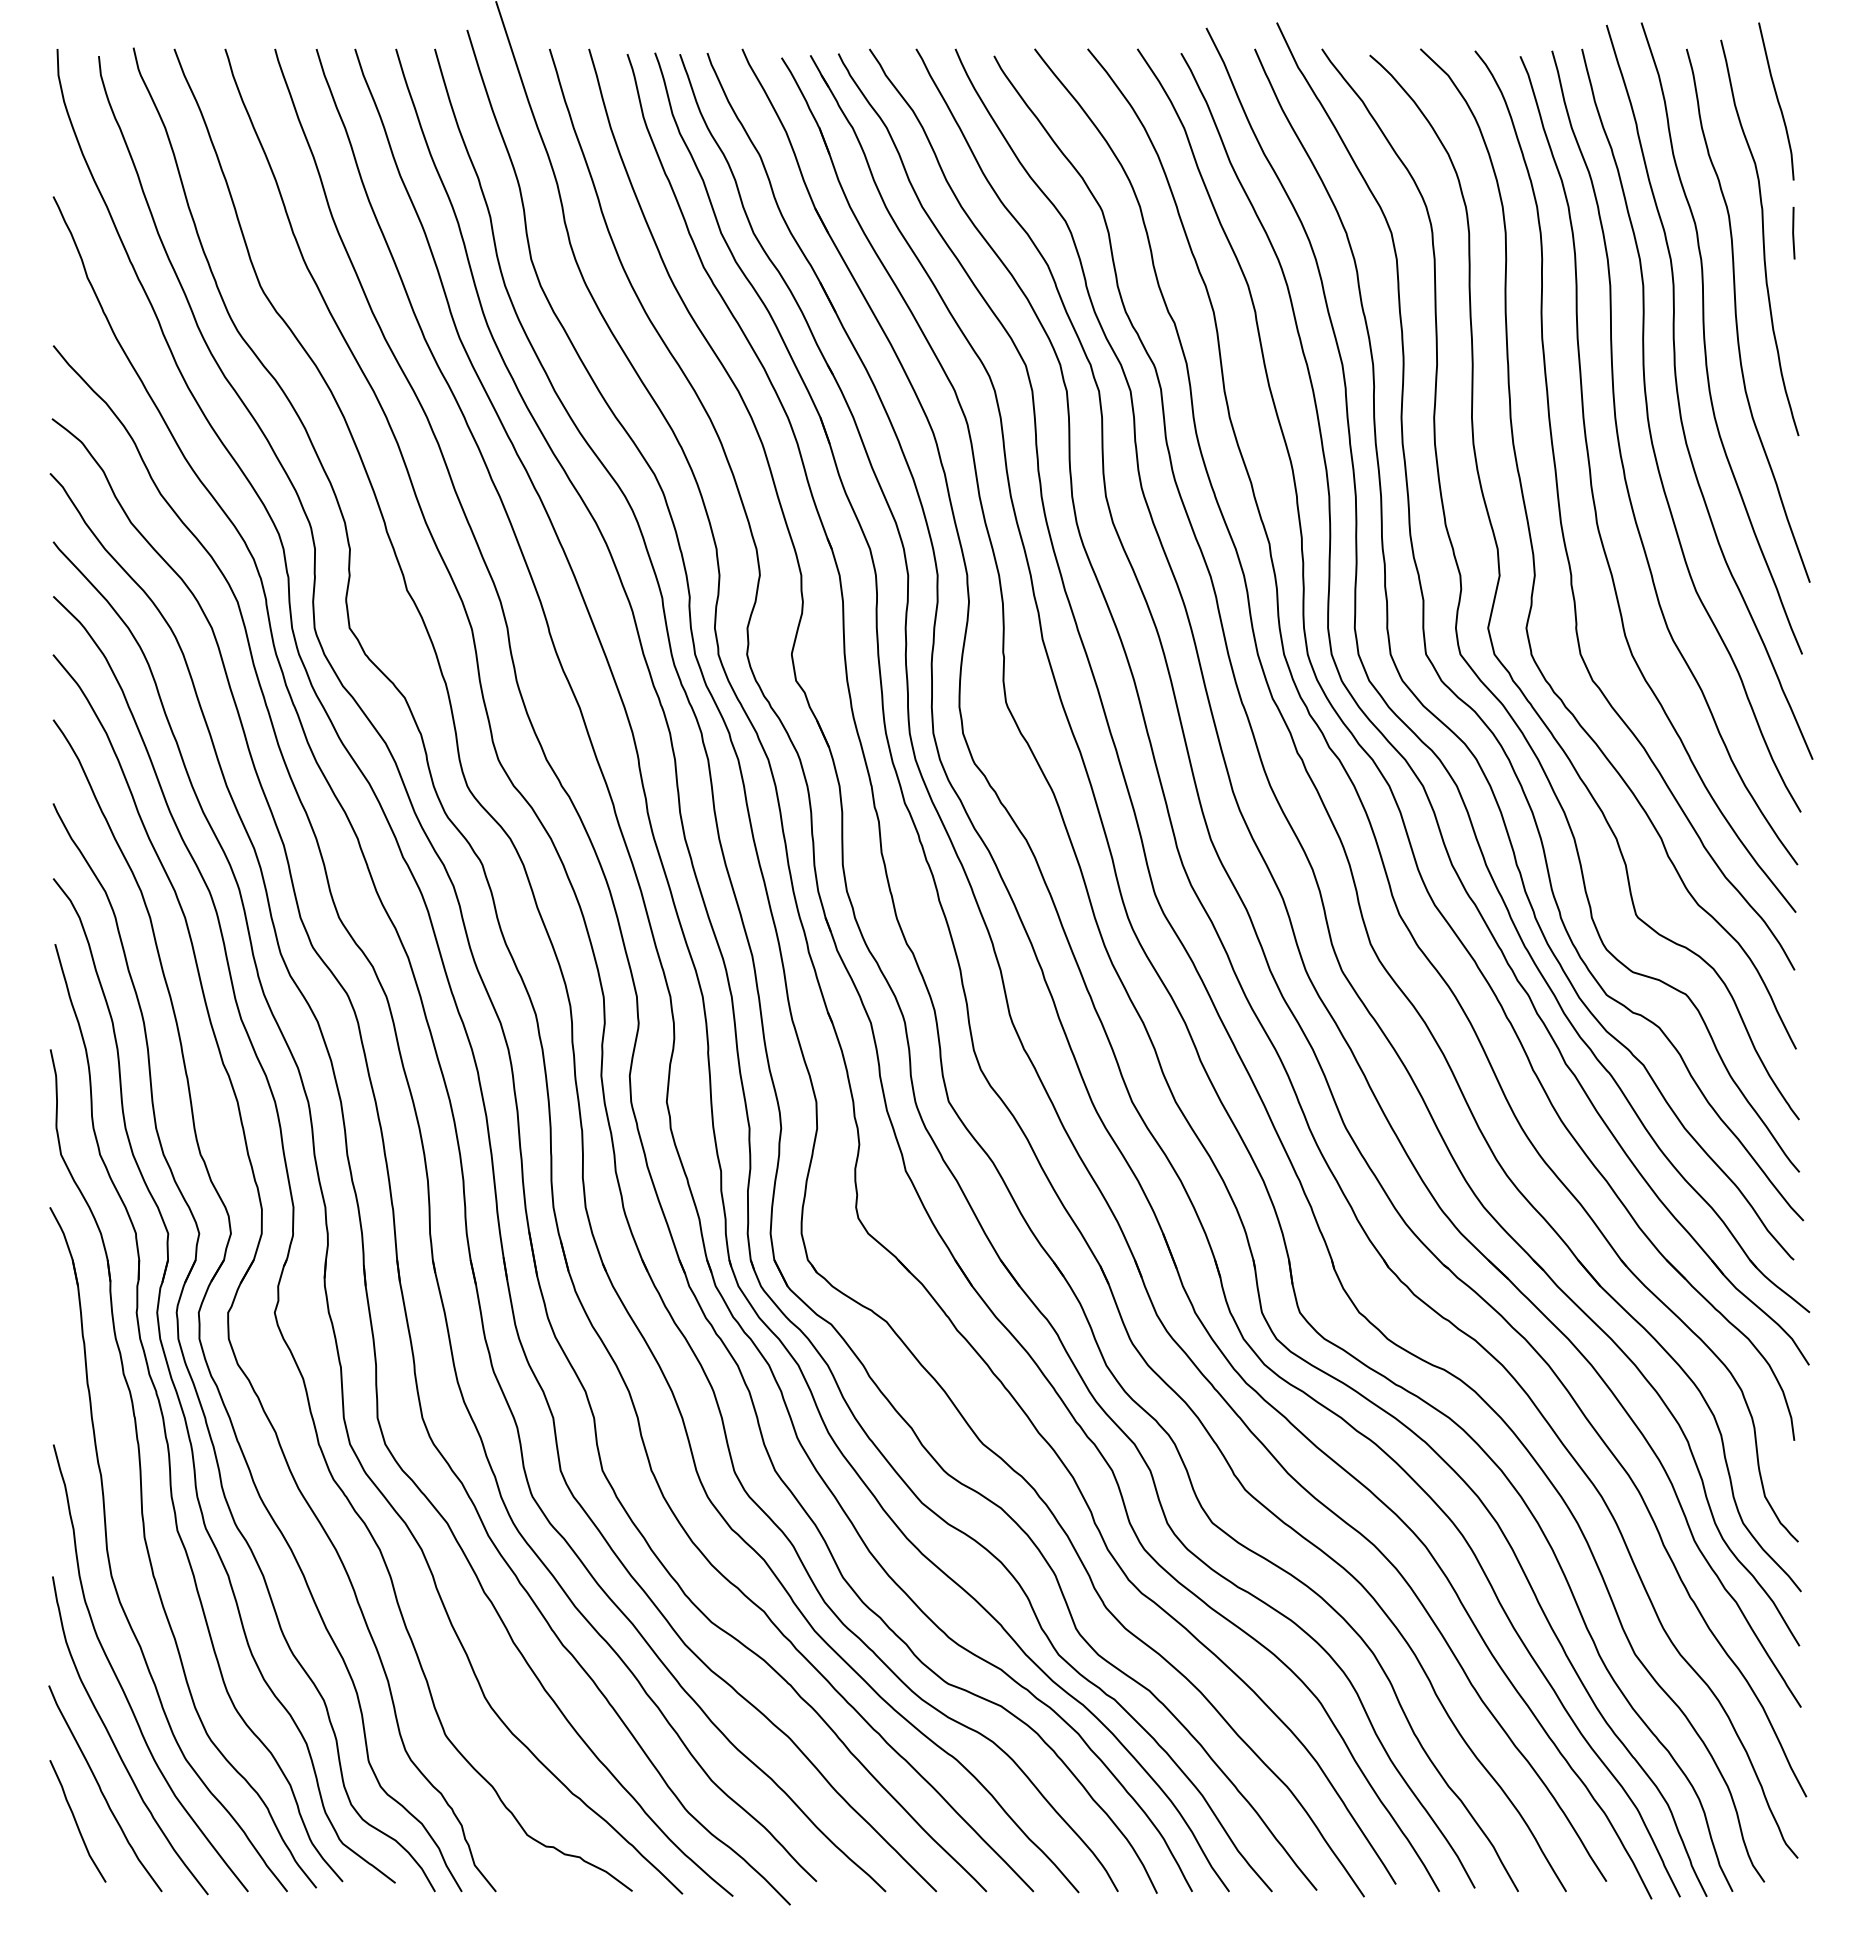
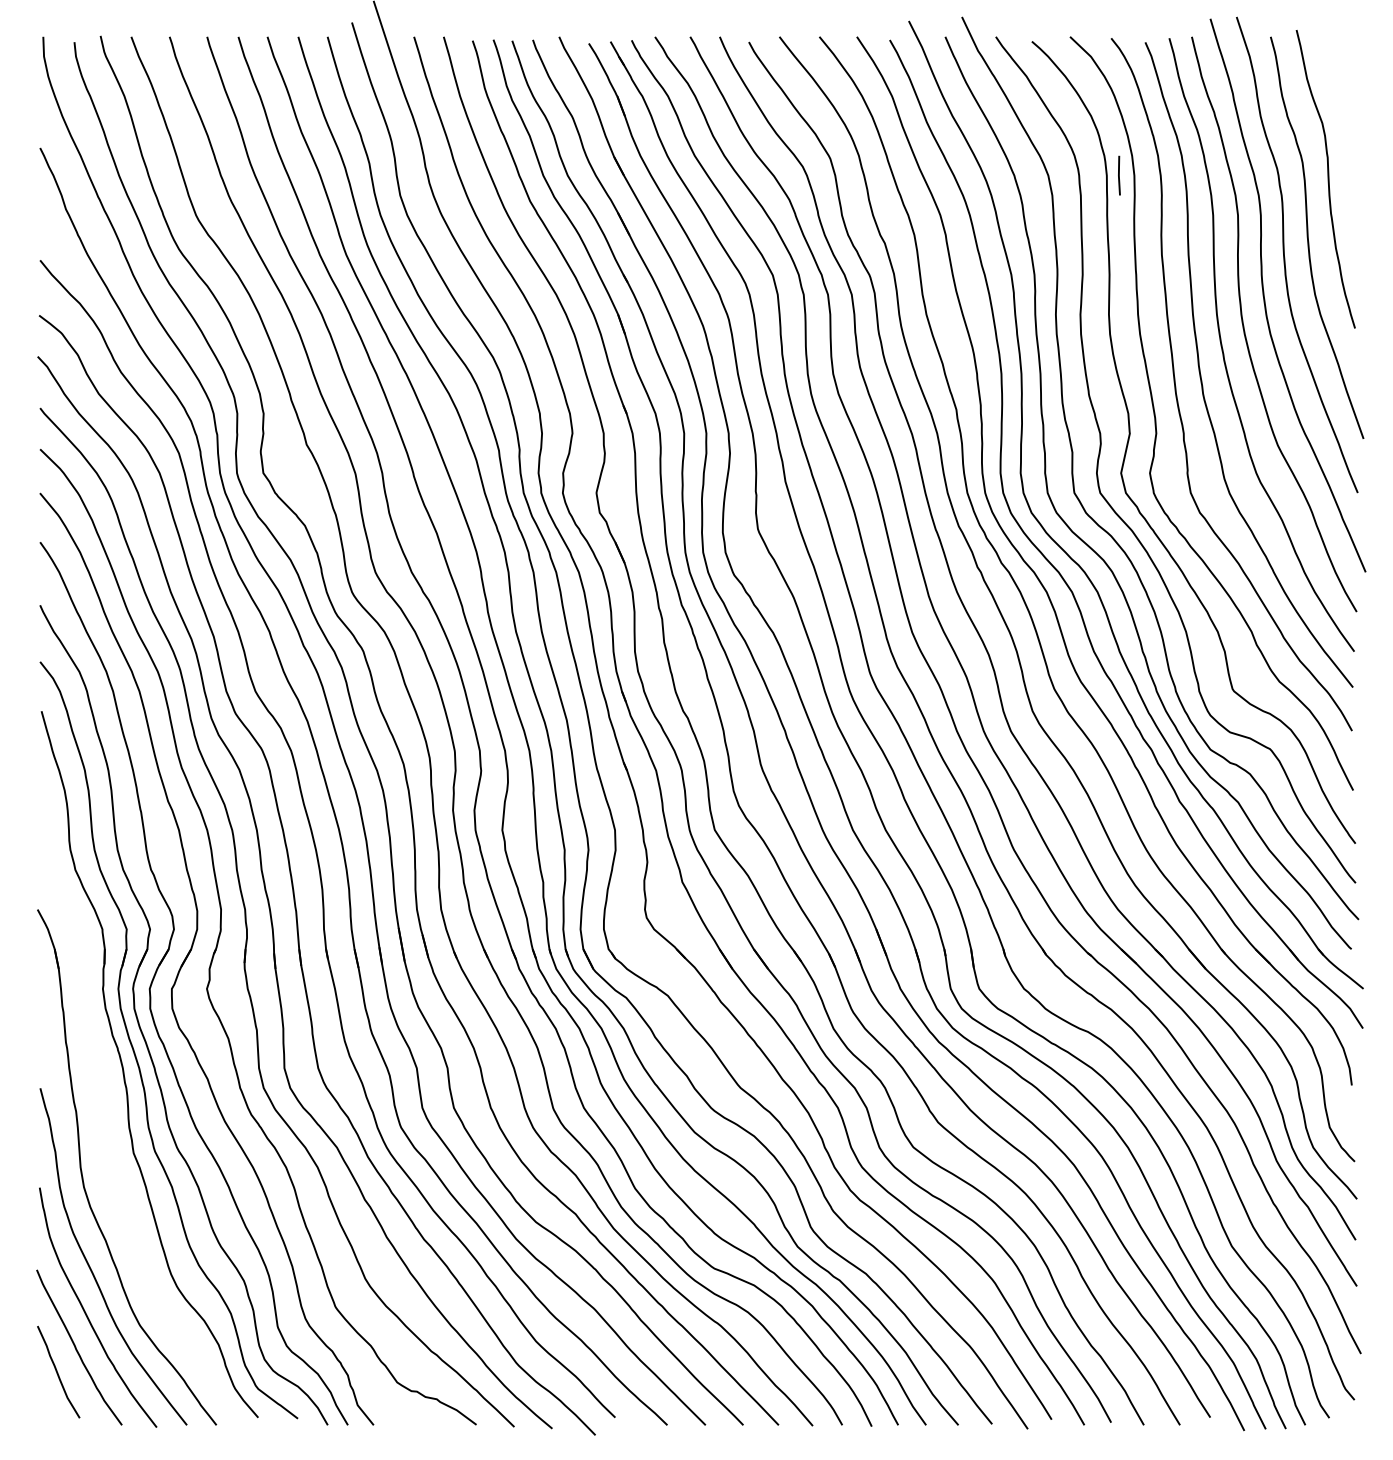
curve: (1777, 101) -> (1339, 76), removed
line: (1793, 233) -> (1119, 175), moved
part: (141, 1468) -> (106, 1106), removed

